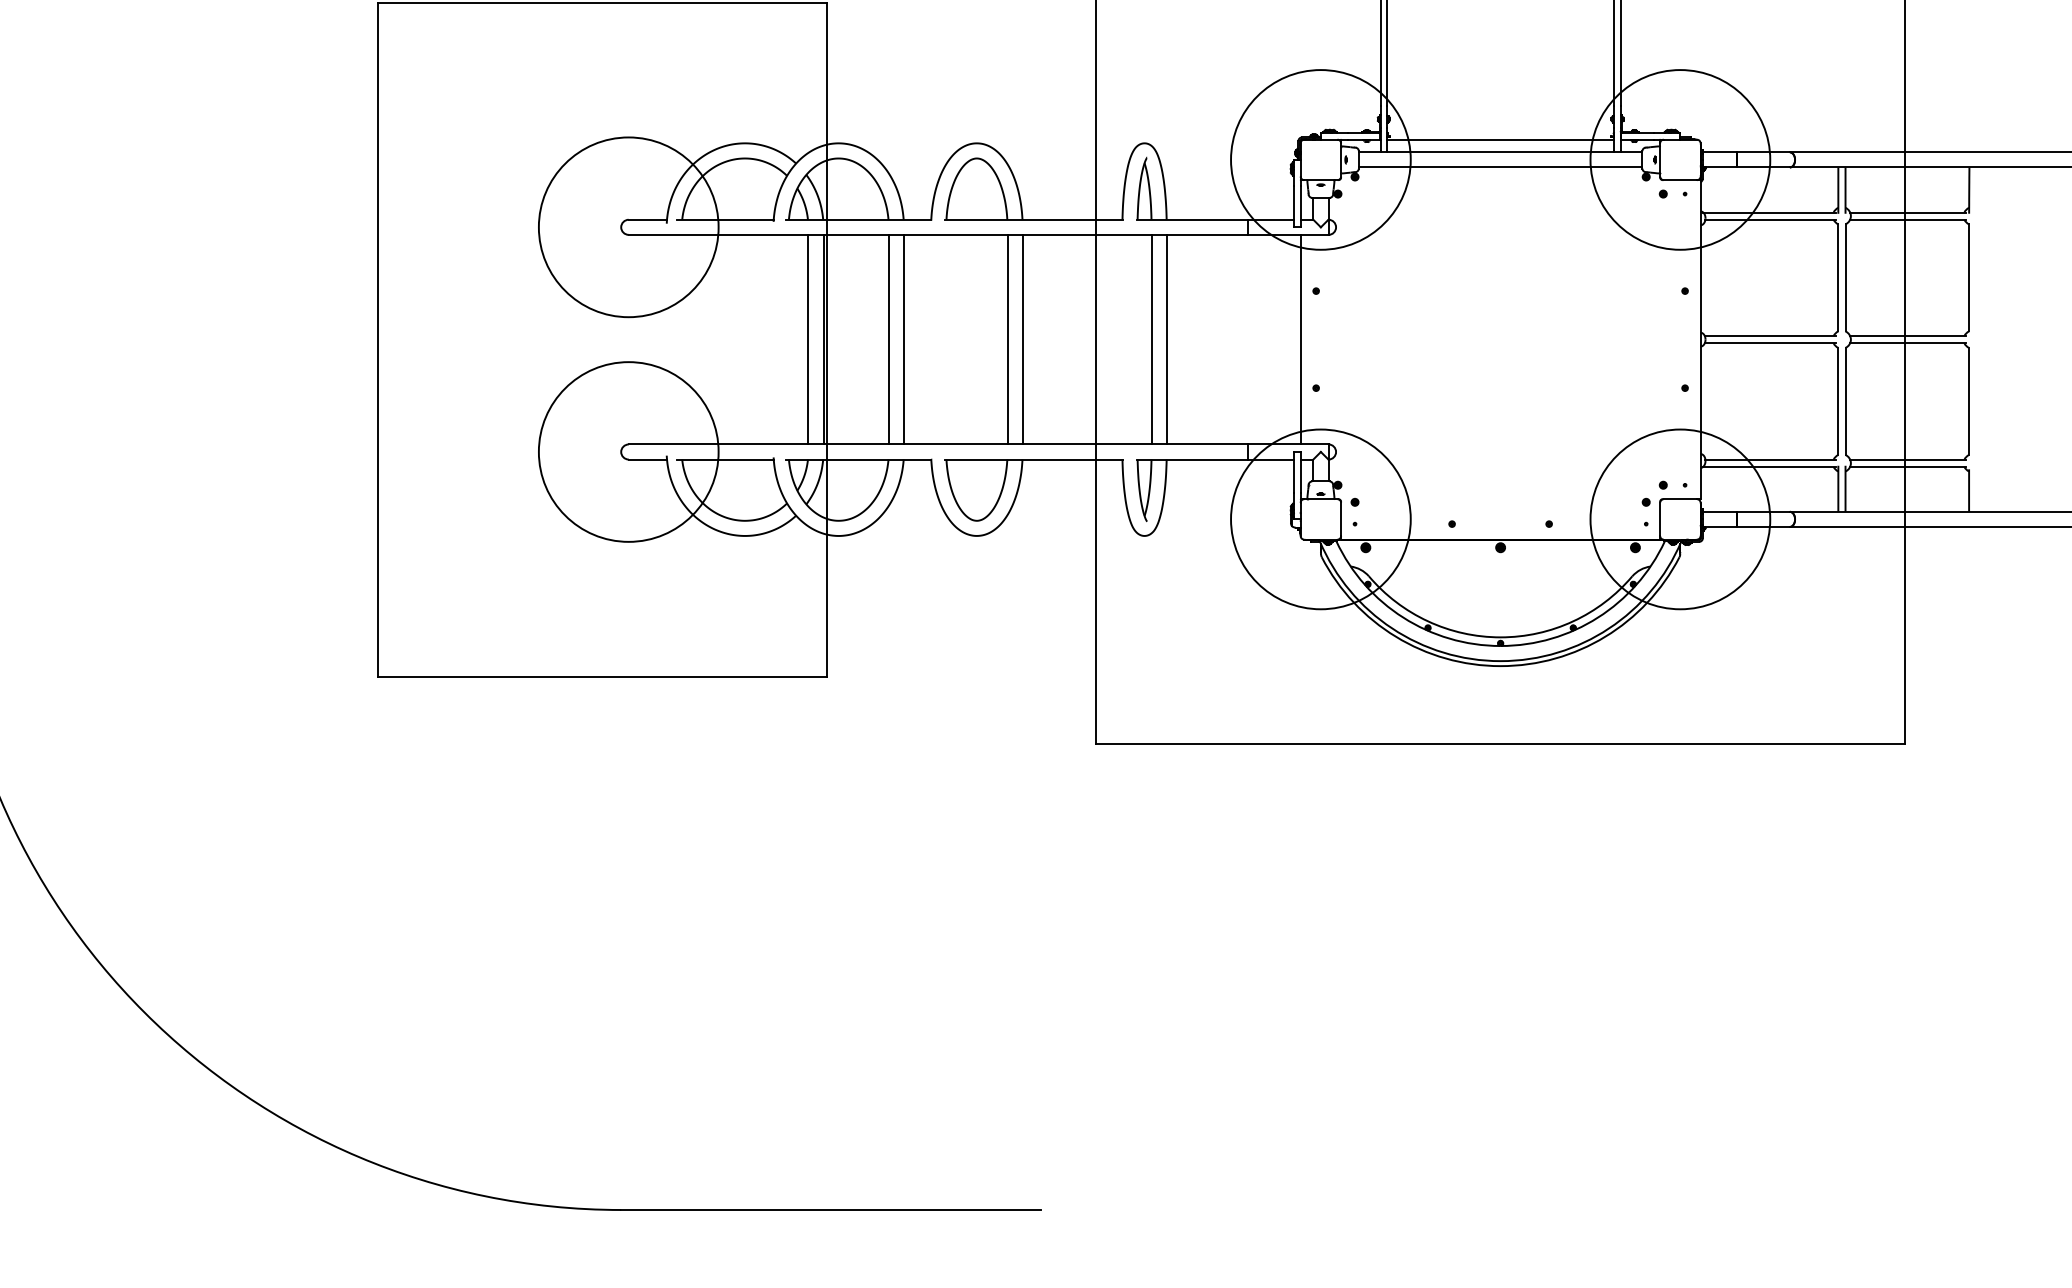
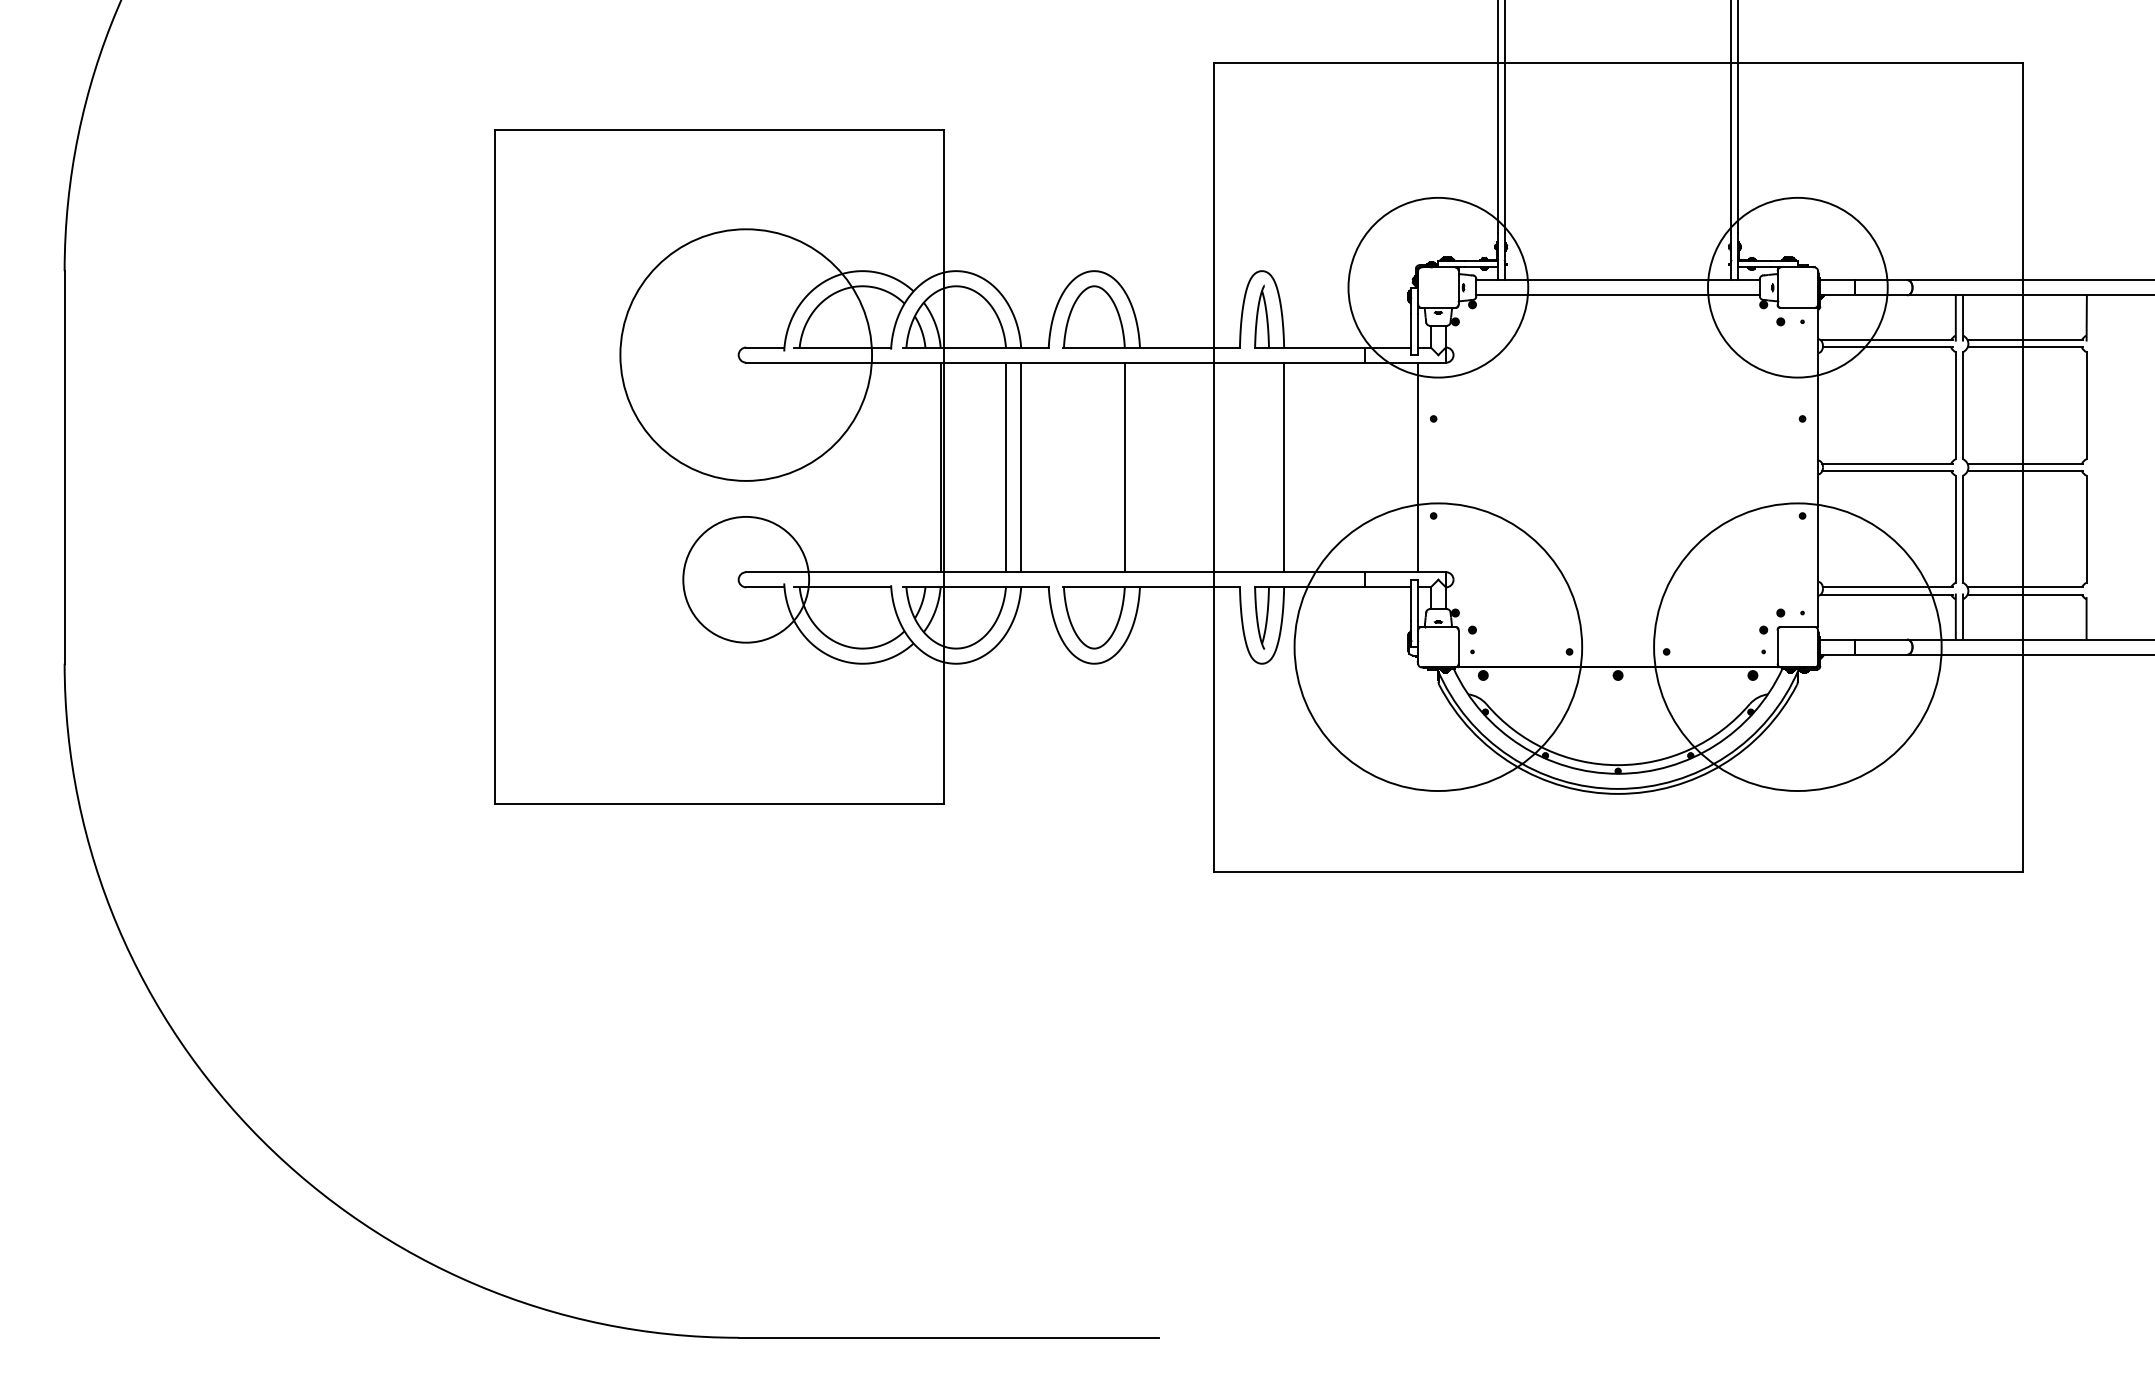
line: (1500, 139) -> (1617, 267), removed
circle: (629, 226) -> (746, 354), size x1.4
line: (808, 339) -> (925, 467), removed
line: (1023, 339) -> (1140, 467), removed
line: (1152, 339) -> (1269, 467), removed
circle: (629, 451) -> (746, 579), size x0.7
circle: (1321, 519) -> (1438, 647), size x1.6
circle: (1680, 519) -> (1797, 647), size x1.6

